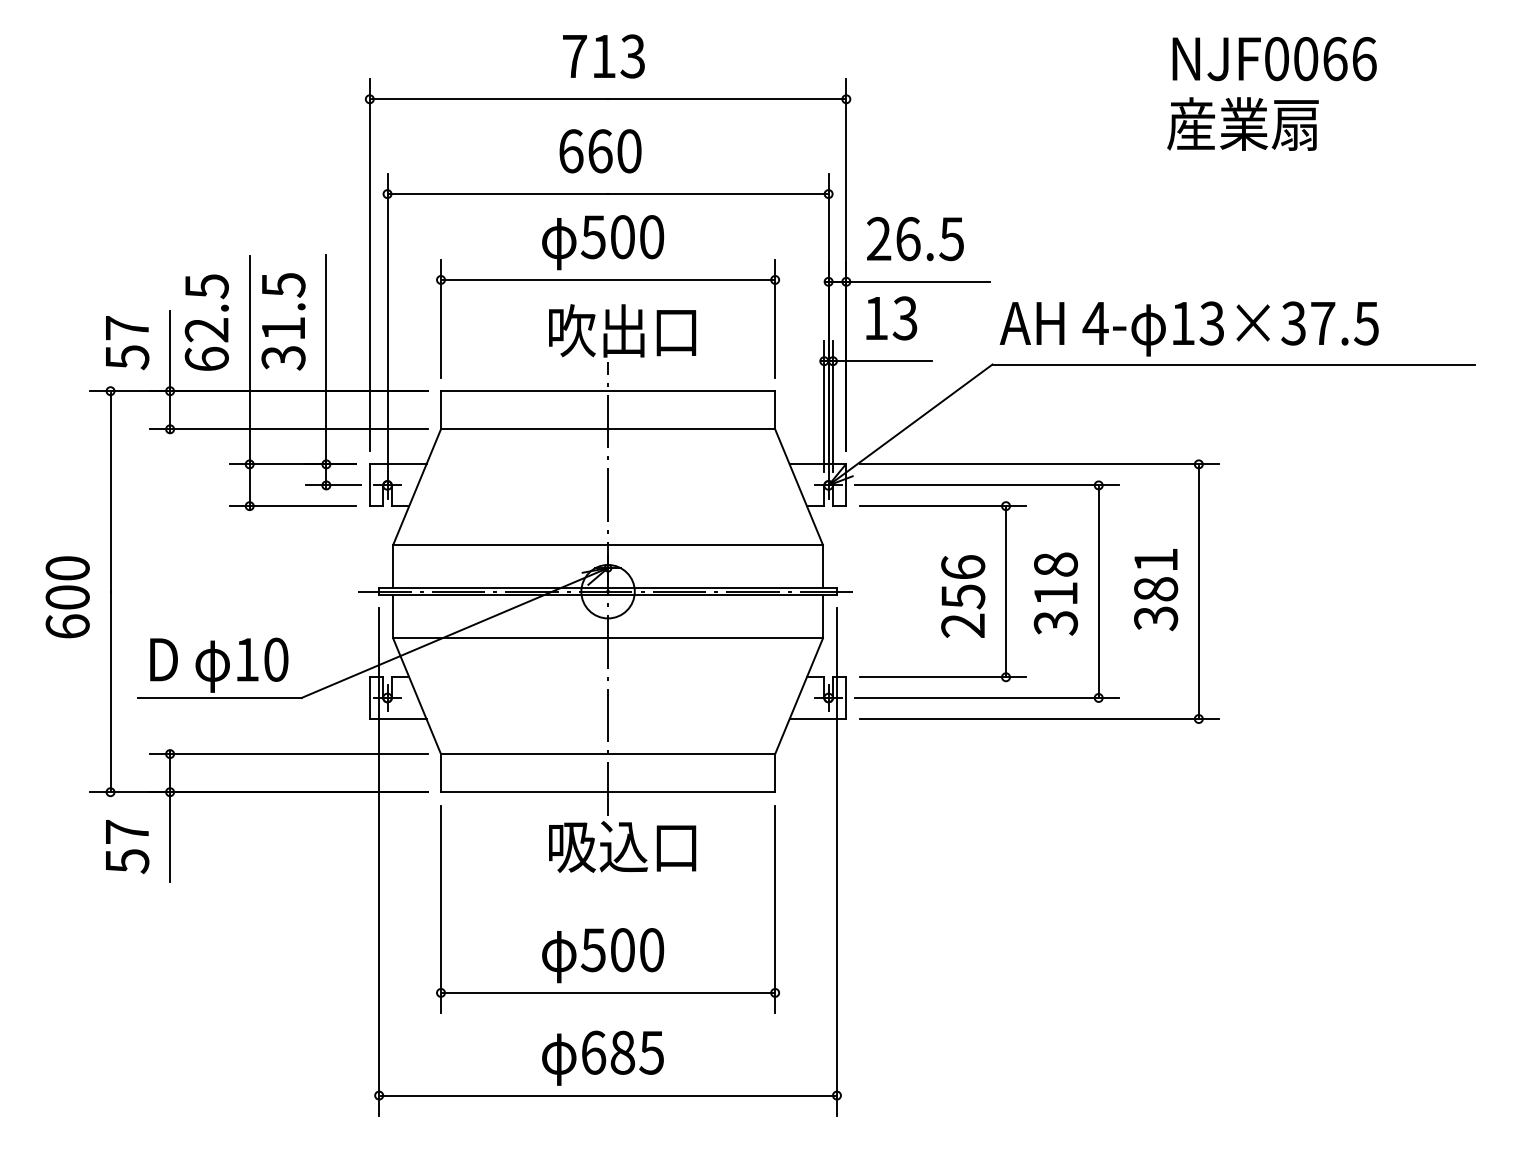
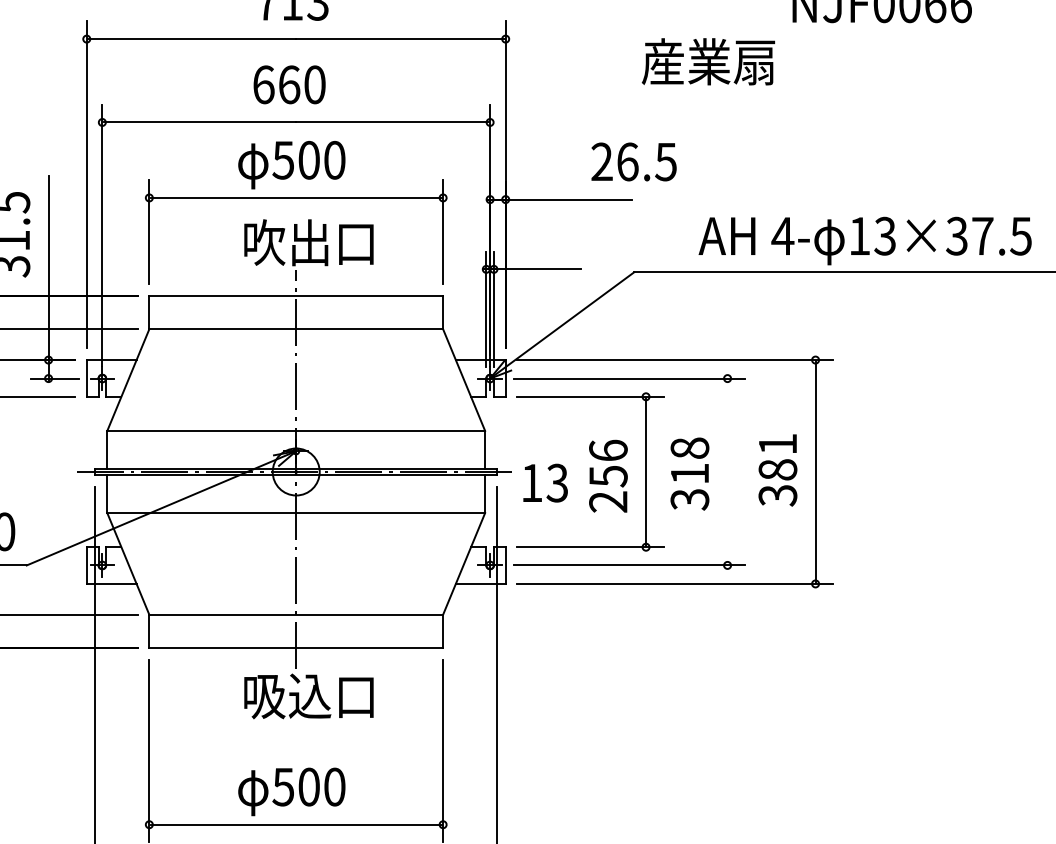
text: (1242, 123) -> (708, 61), moved
text: (915, 239) -> (634, 162), moved
text: (891, 318) -> (545, 483), moved
text: (1188, 328) -> (864, 240), moved
line: (1098, 591) -> (727, 471), removed

